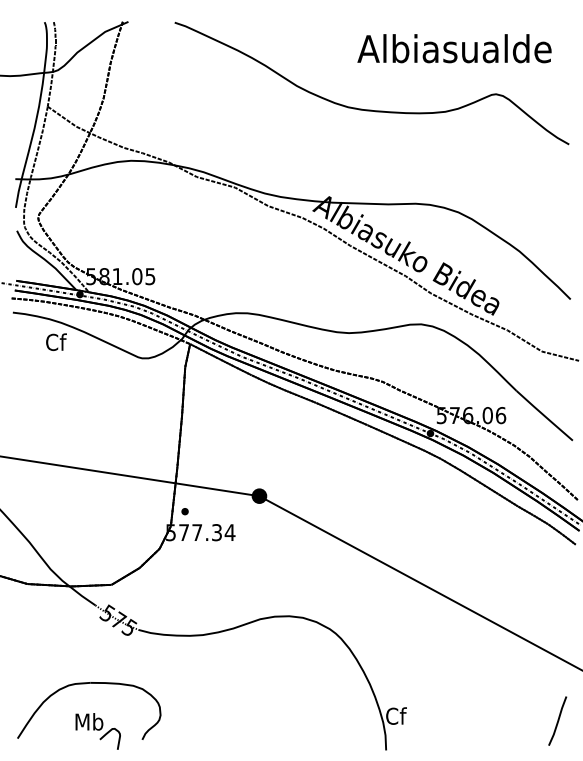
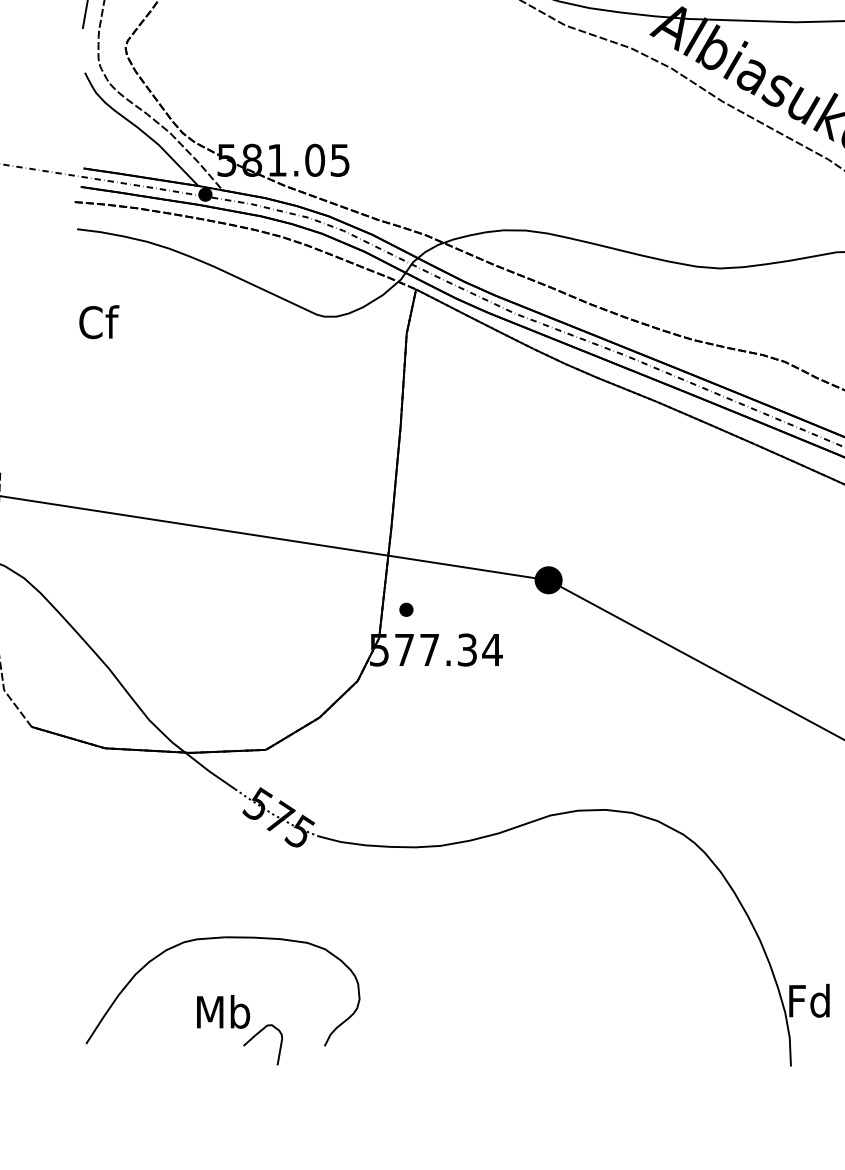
text: (56, 341) -> (99, 320), moved
text: (395, 715) -> (808, 999), Cf -> Fd

